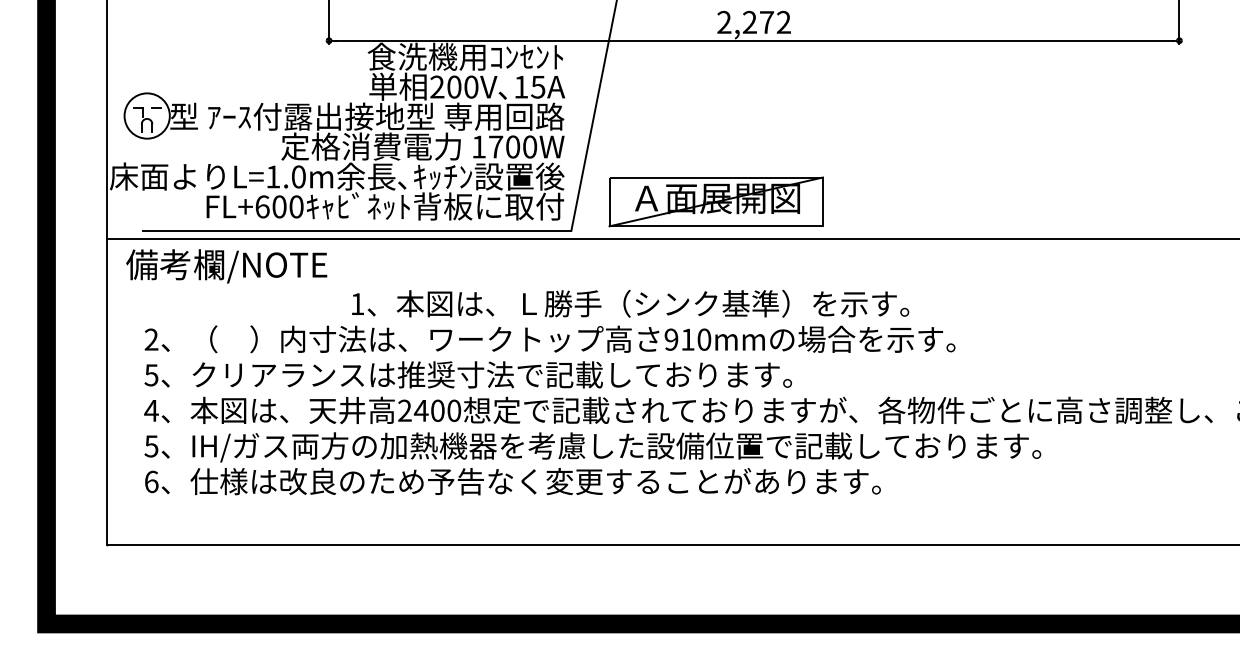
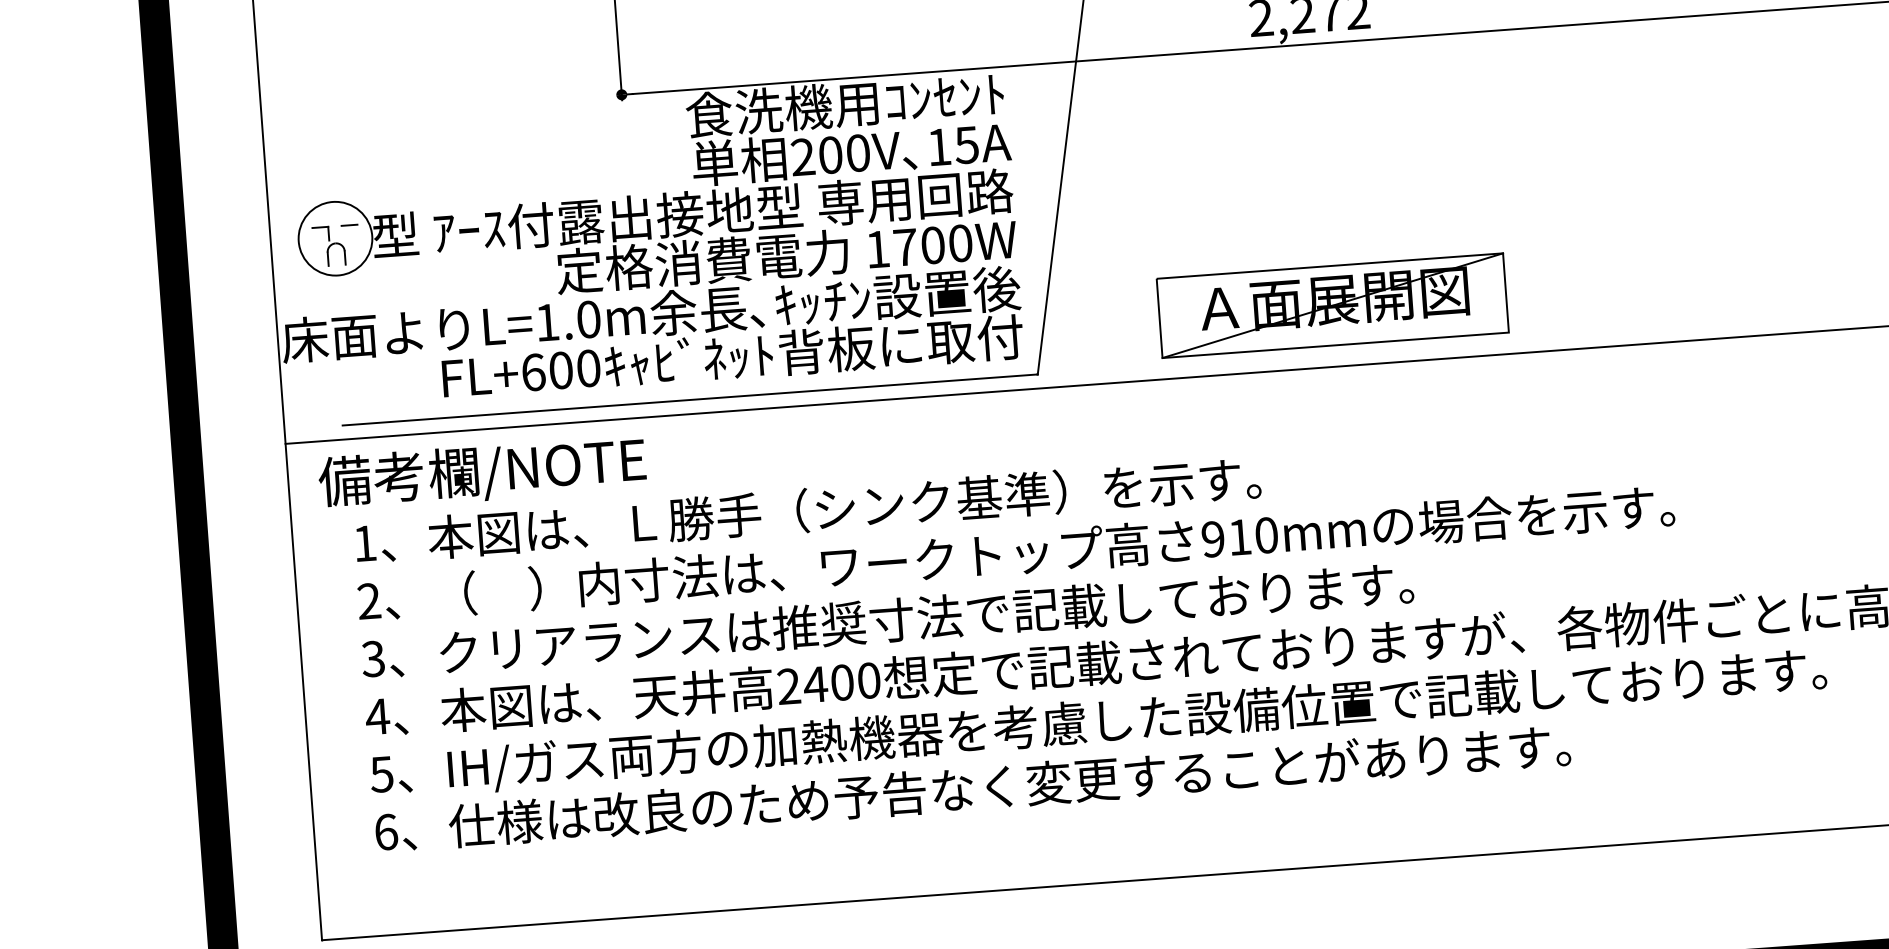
part: (715, 201) -> (1331, 305), moved
text: (630, 303) -> (807, 510), moved
text: (151, 374) -> (373, 657), 5 -> 3

